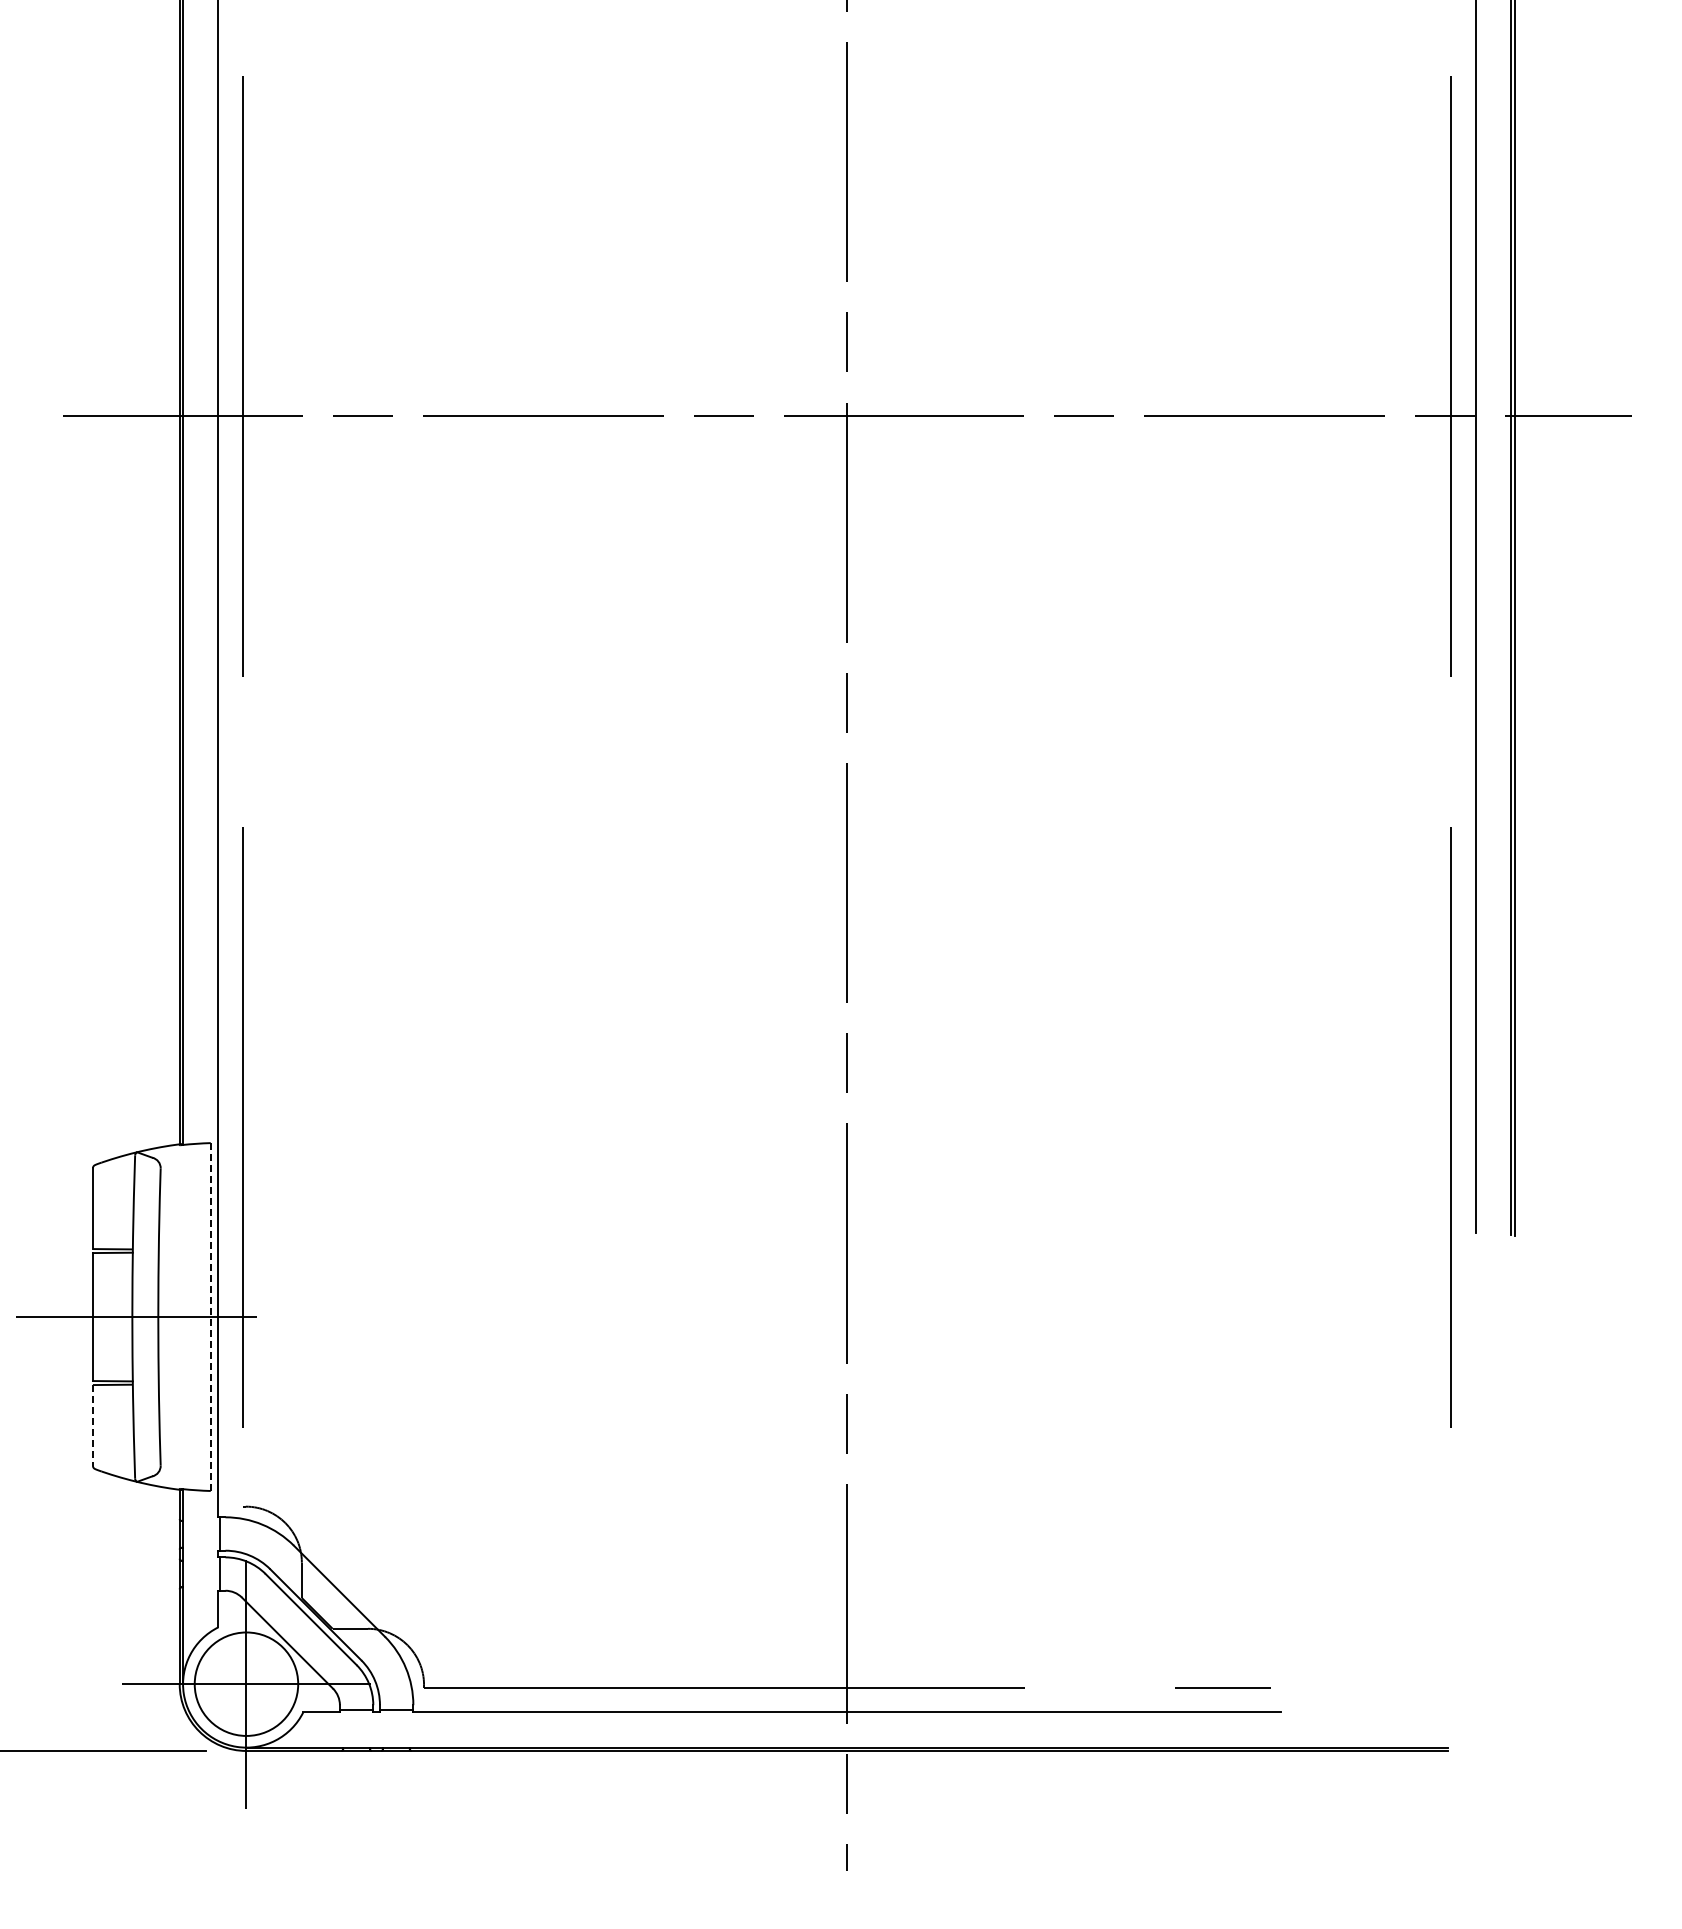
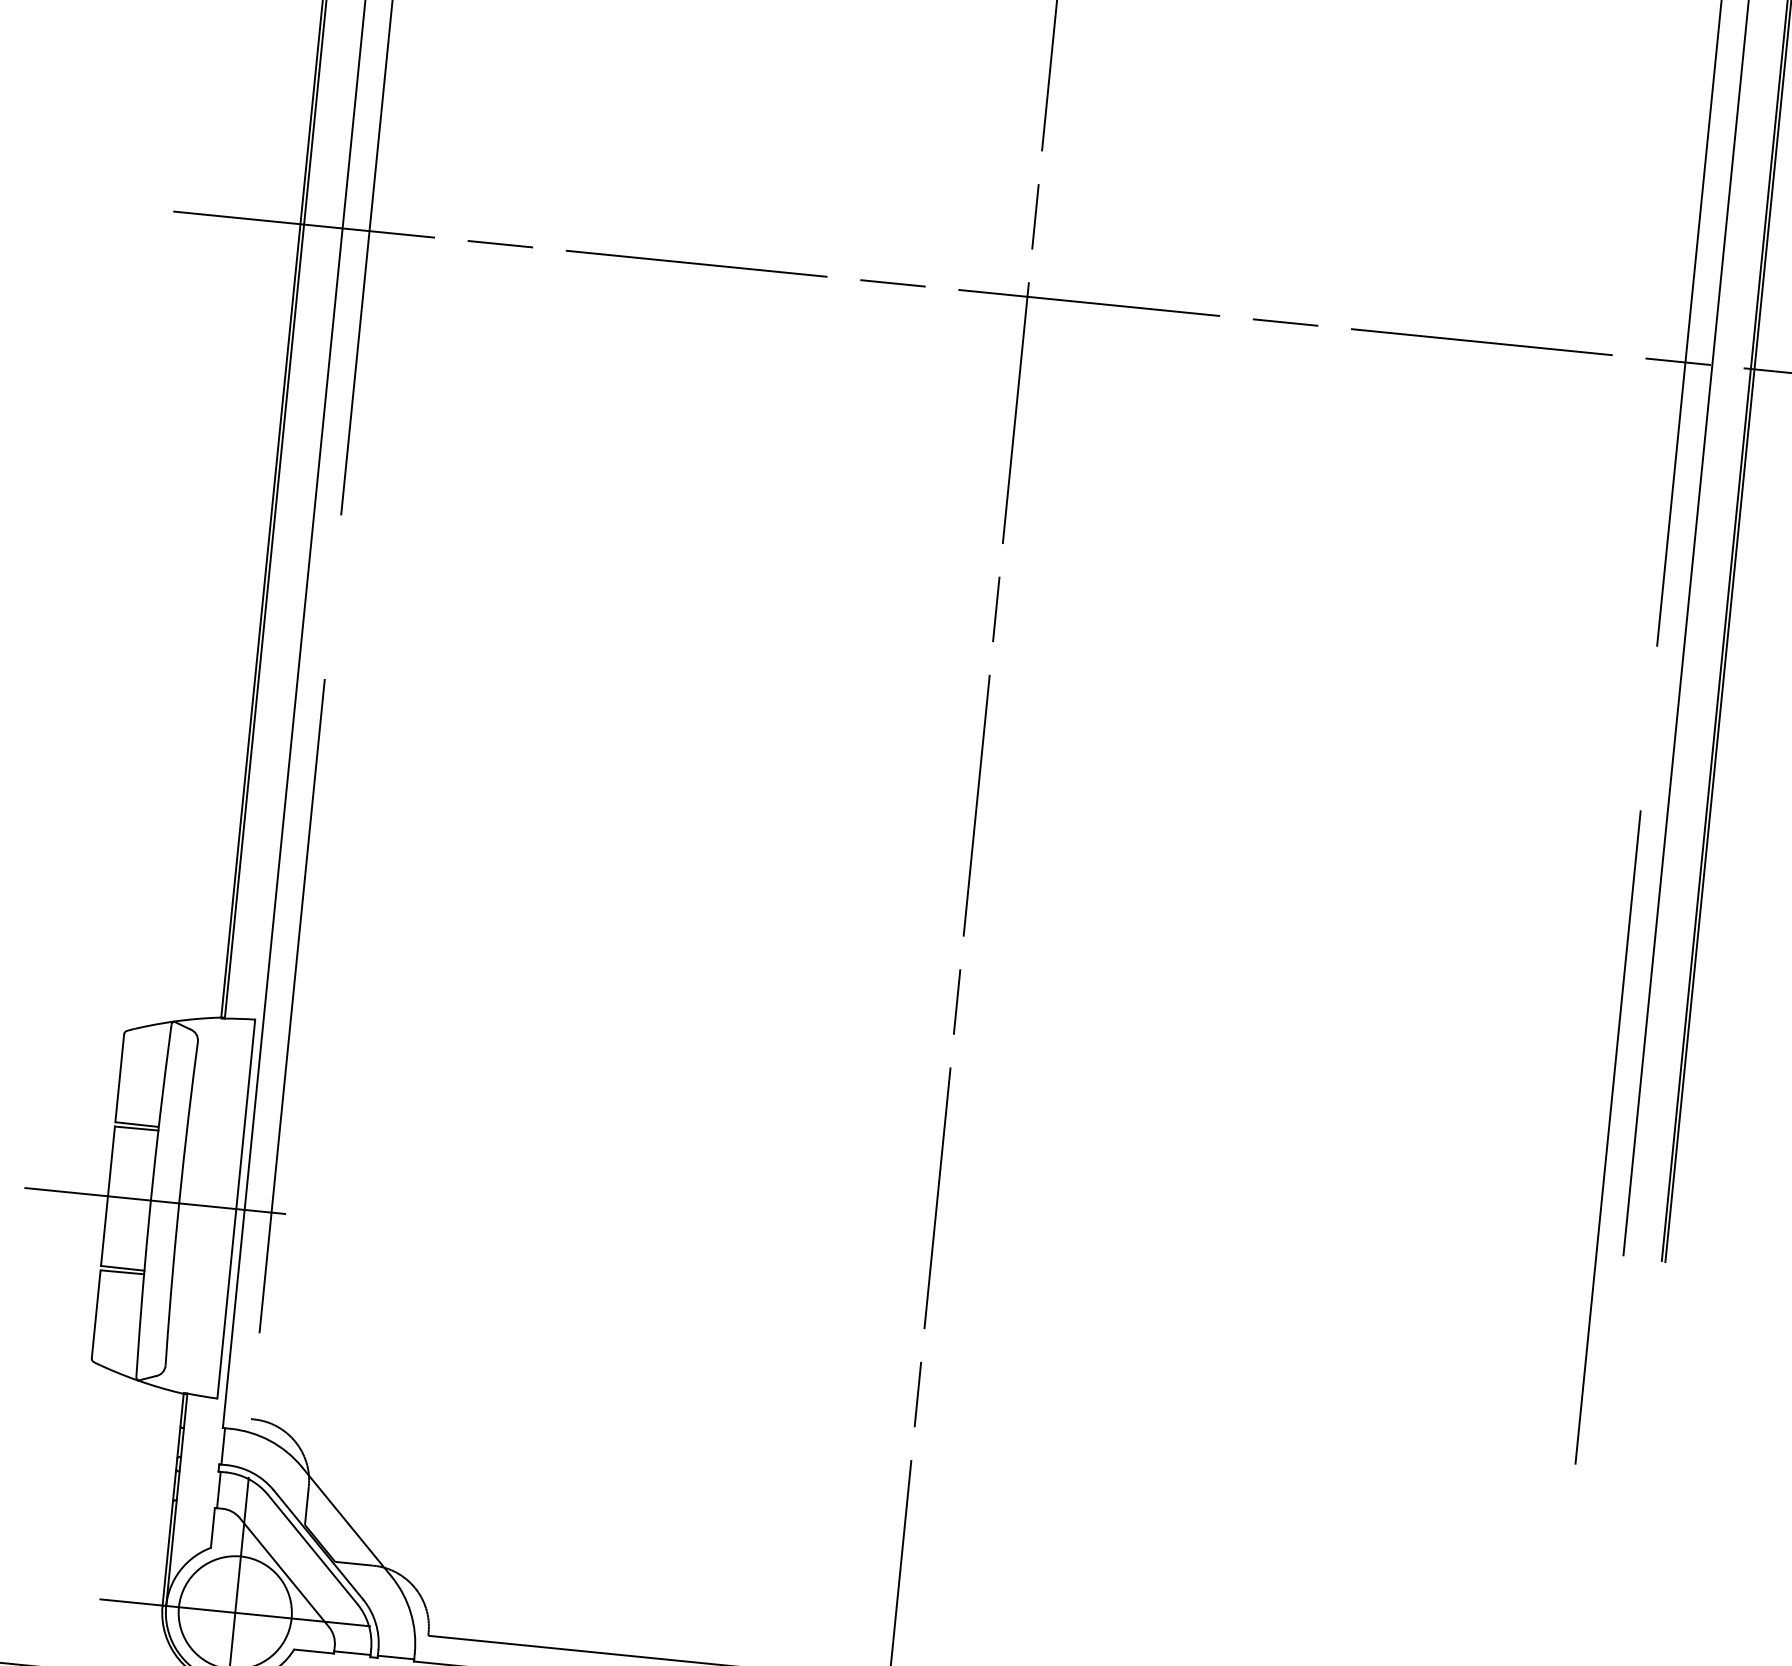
line: (210, 1317) -> (235, 1209), dashed -> solid
line: (92, 1425) -> (95, 1314), dashed -> solid

